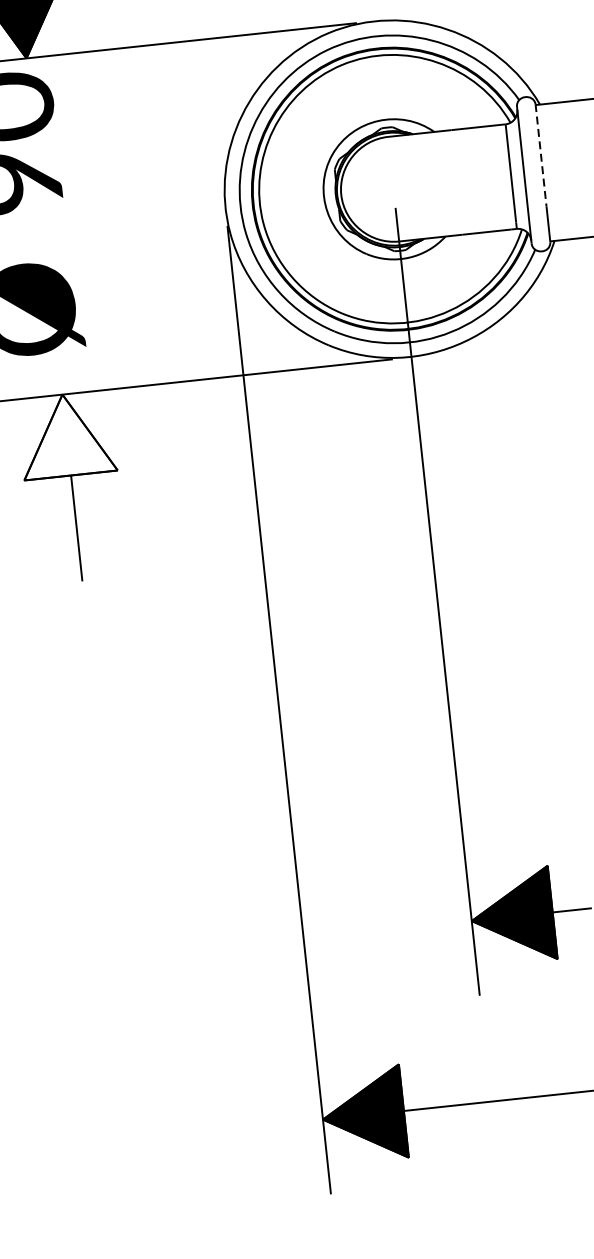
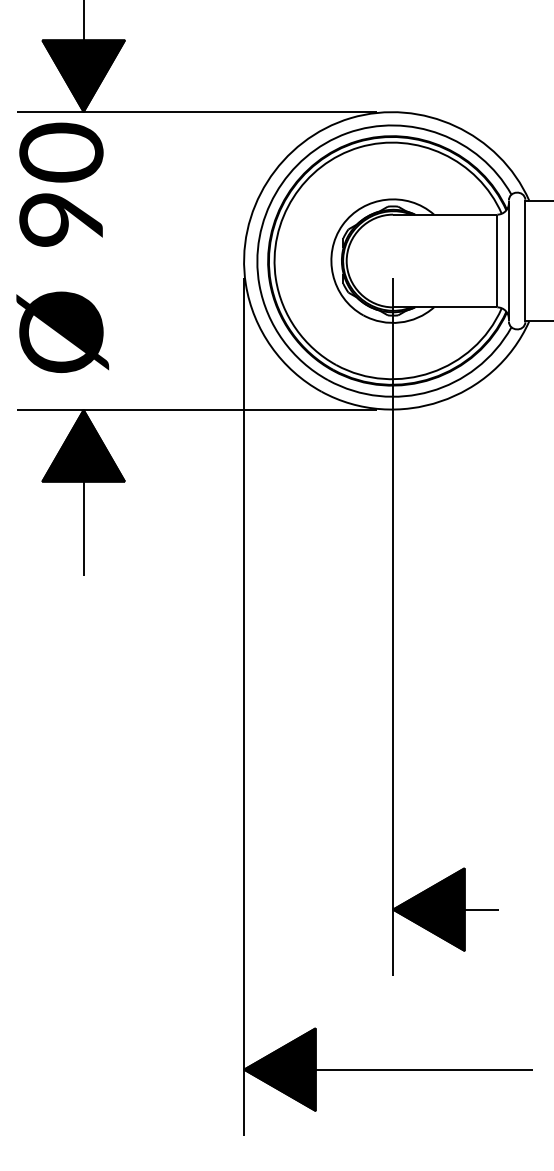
line: (541, 155) -> (525, 245), dashed -> solid
fill: (66, 434) -> (83, 445), added

